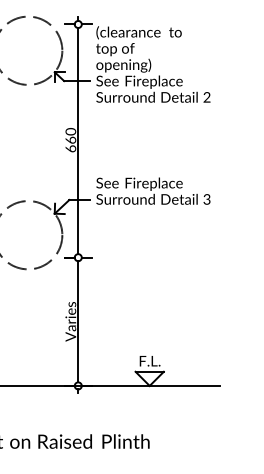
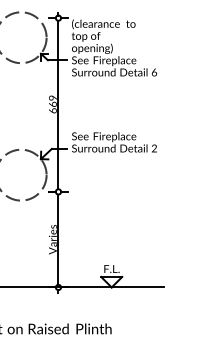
text: (206, 97) -> (154, 72), 2 -> 6
text: (71, 131) -> (53, 97), 660 -> 669
text: (206, 200) -> (154, 149), 3 -> 2

